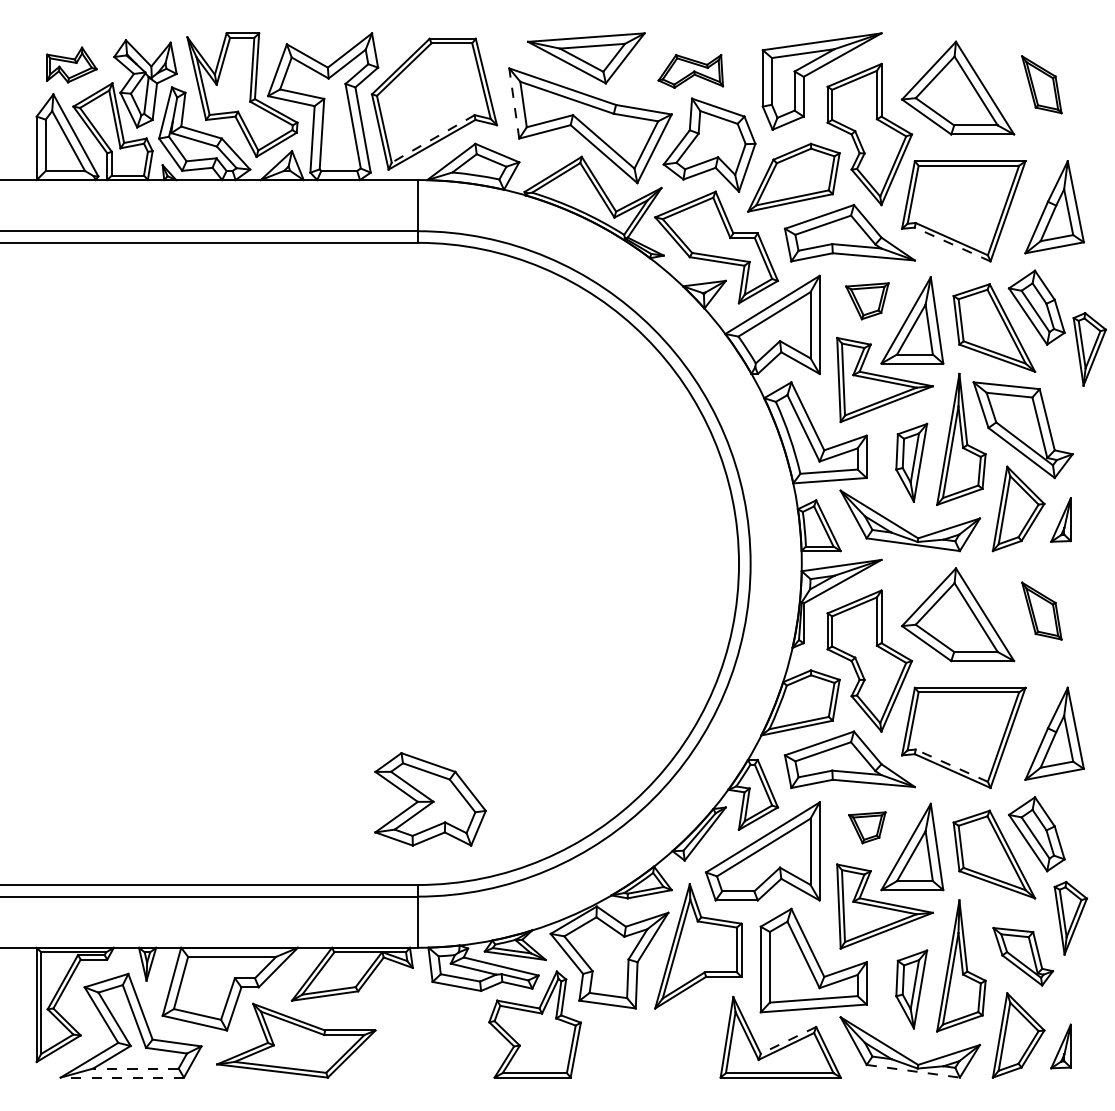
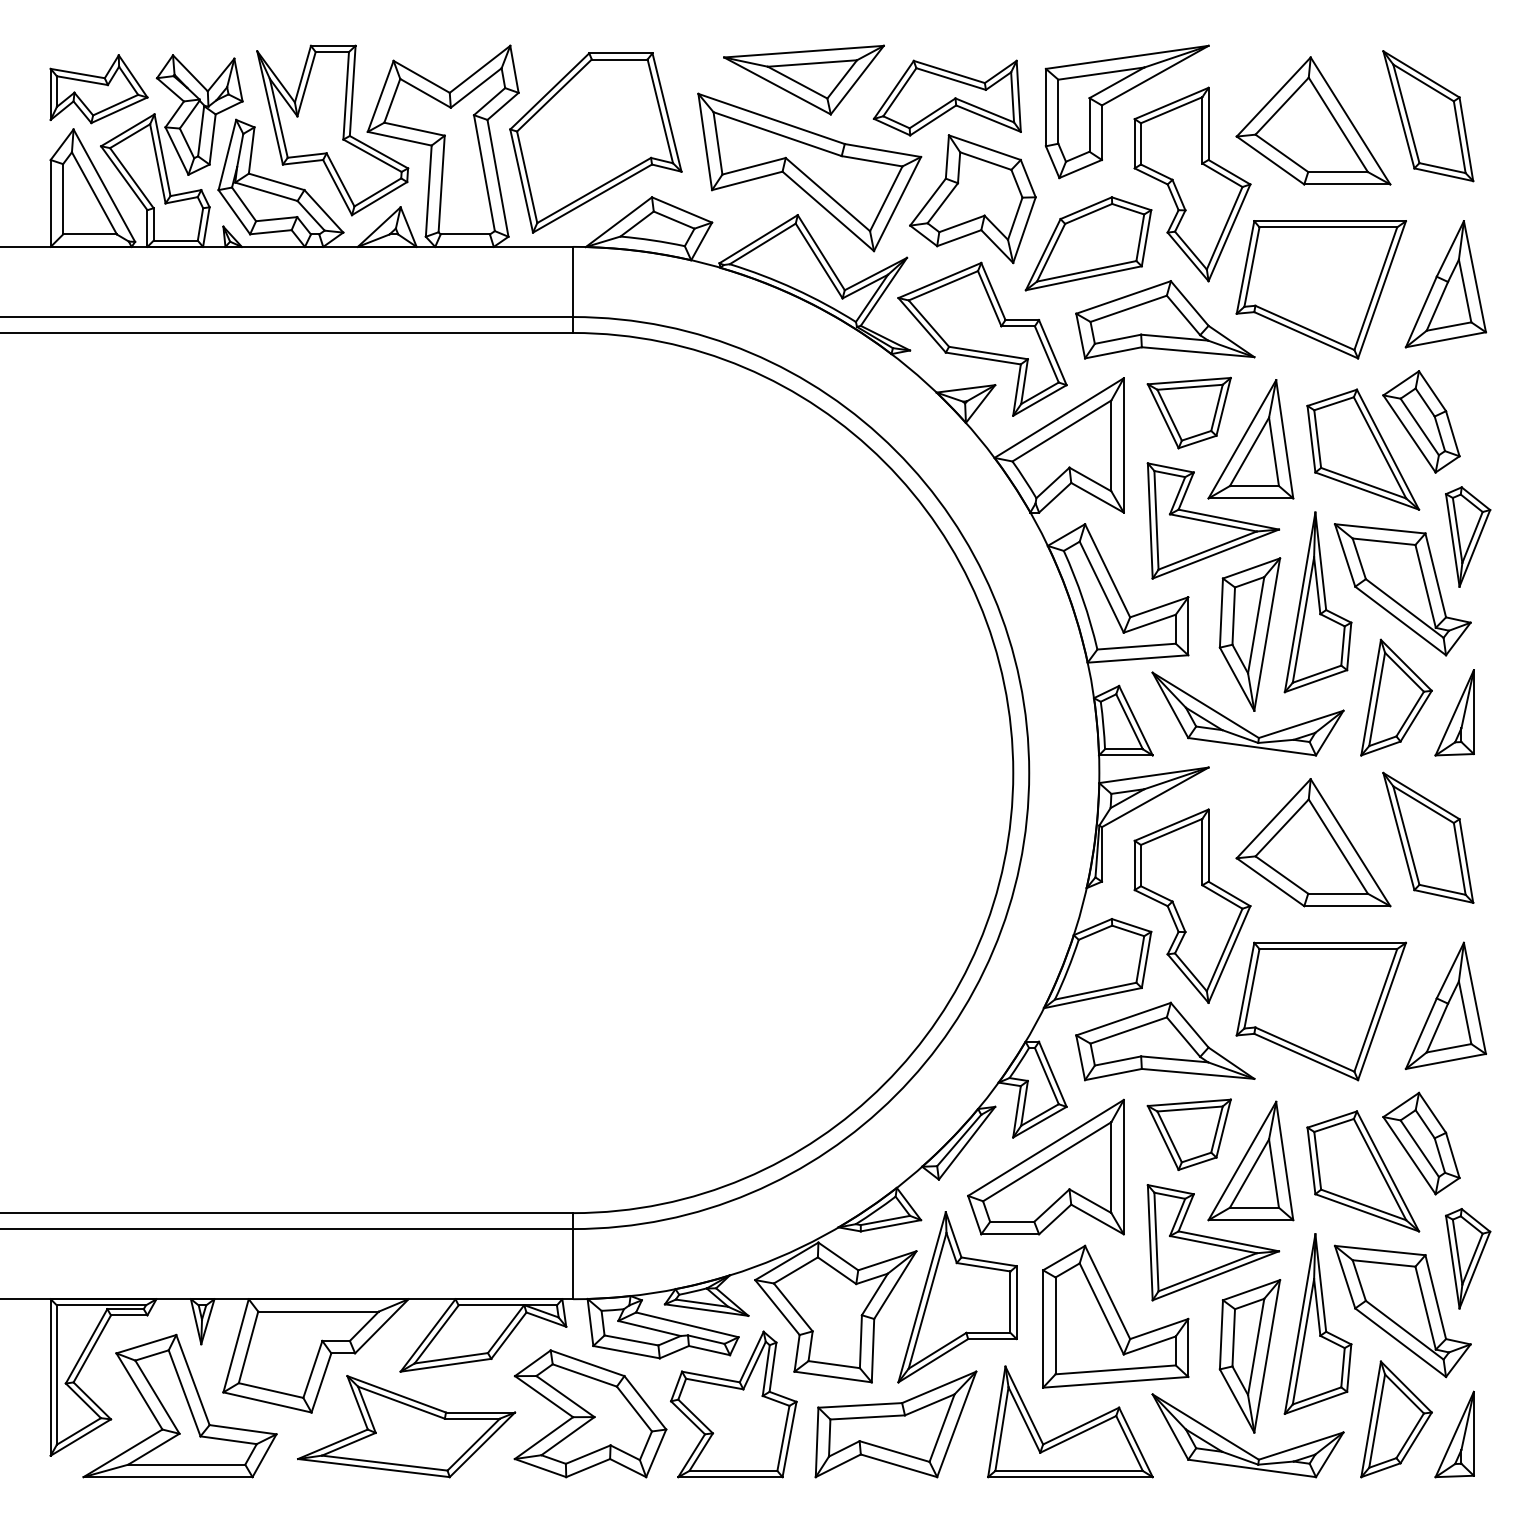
part: (71, 65) -> (98, 89), size x1.43
part: (690, 71) -> (946, 97), size x1.67
part: (1041, 84) -> (1428, 116), size x1.67
line: (514, 103) -> (705, 142), dashed -> solid
line: (433, 138) -> (594, 190), dashed -> solid
line: (952, 244) -> (1306, 335), dashed -> solid
part: (866, 300) -> (1188, 412), size x1.43
part: (1090, 349) -> (1468, 536), moved
part: (911, 462) -> (1249, 634), size x1.43
part: (1060, 519) -> (1454, 712), size x1.43
part: (1041, 610) -> (1428, 837), size x1.67
line: (951, 765) -> (1304, 1049), dashed -> solid
part: (430, 799) -> (590, 1413), moved
part: (866, 827) -> (1188, 1134), size x1.67
part: (1022, 956) -> (1402, 1311), size x1.67
part: (911, 989) -> (1249, 1356), size x1.43
part: (653, 1039) -> (895, 1424), added
line: (788, 1040) -> (1080, 1426), dashed -> solid
part: (1060, 1046) -> (1454, 1434), size x1.43
line: (135, 1068) -> (186, 1464), dashed -> solid
line: (913, 1071) -> (1252, 1468), dashed -> solid
line: (121, 1077) -> (167, 1477), dashed -> solid

